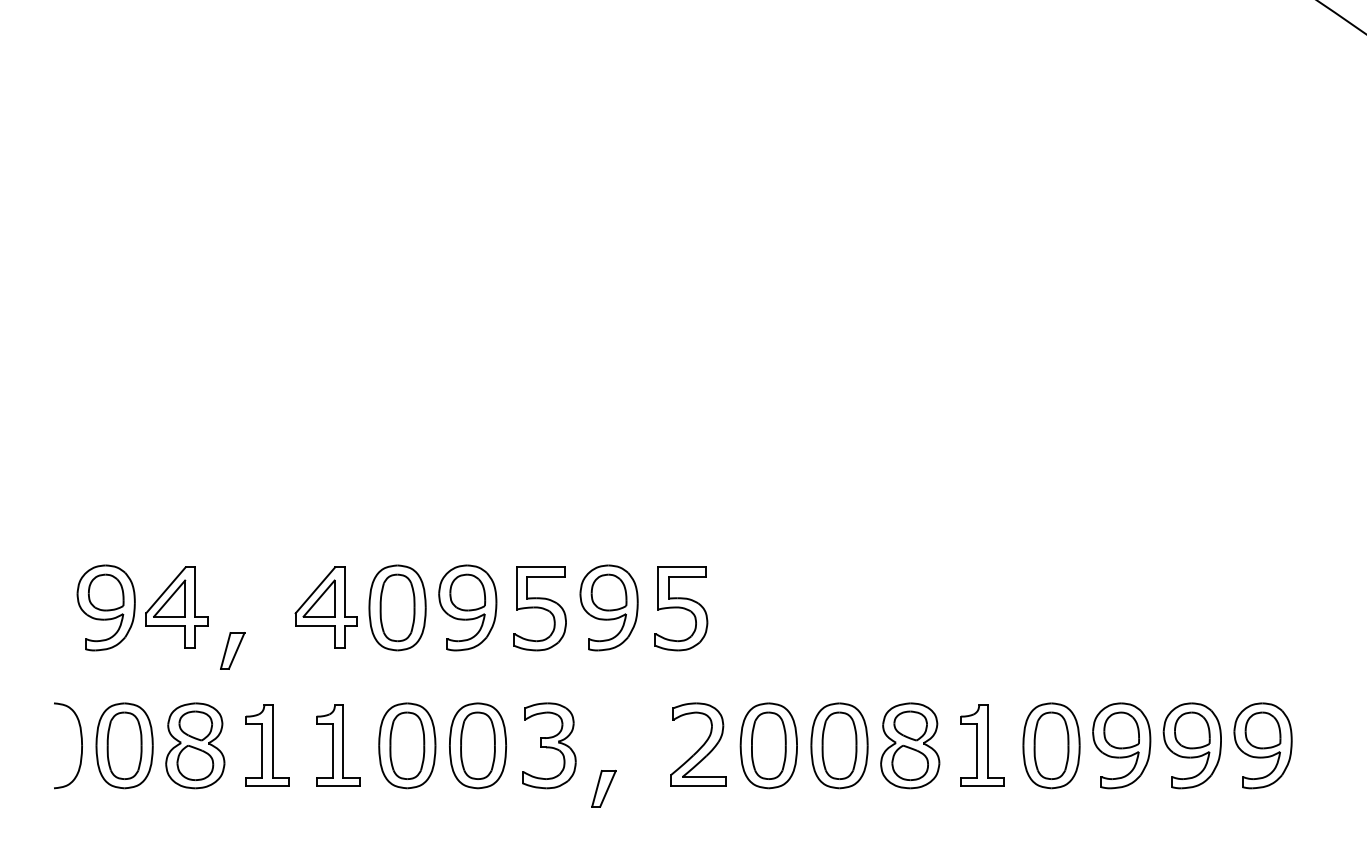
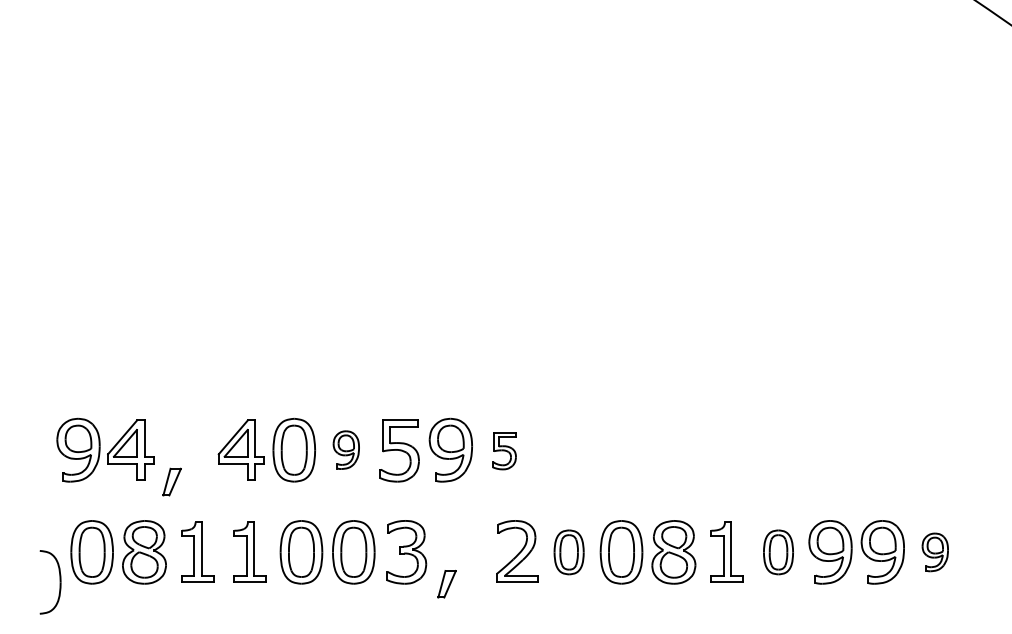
part: (468, 606) -> (346, 449), size x0.6
part: (681, 608) -> (504, 450), size x0.6
part: (80, 746) -> (59, 582), moved
part: (767, 746) -> (568, 552), size x0.7
part: (1051, 746) -> (778, 552), size x0.7
part: (1263, 746) -> (935, 552), size x0.6

